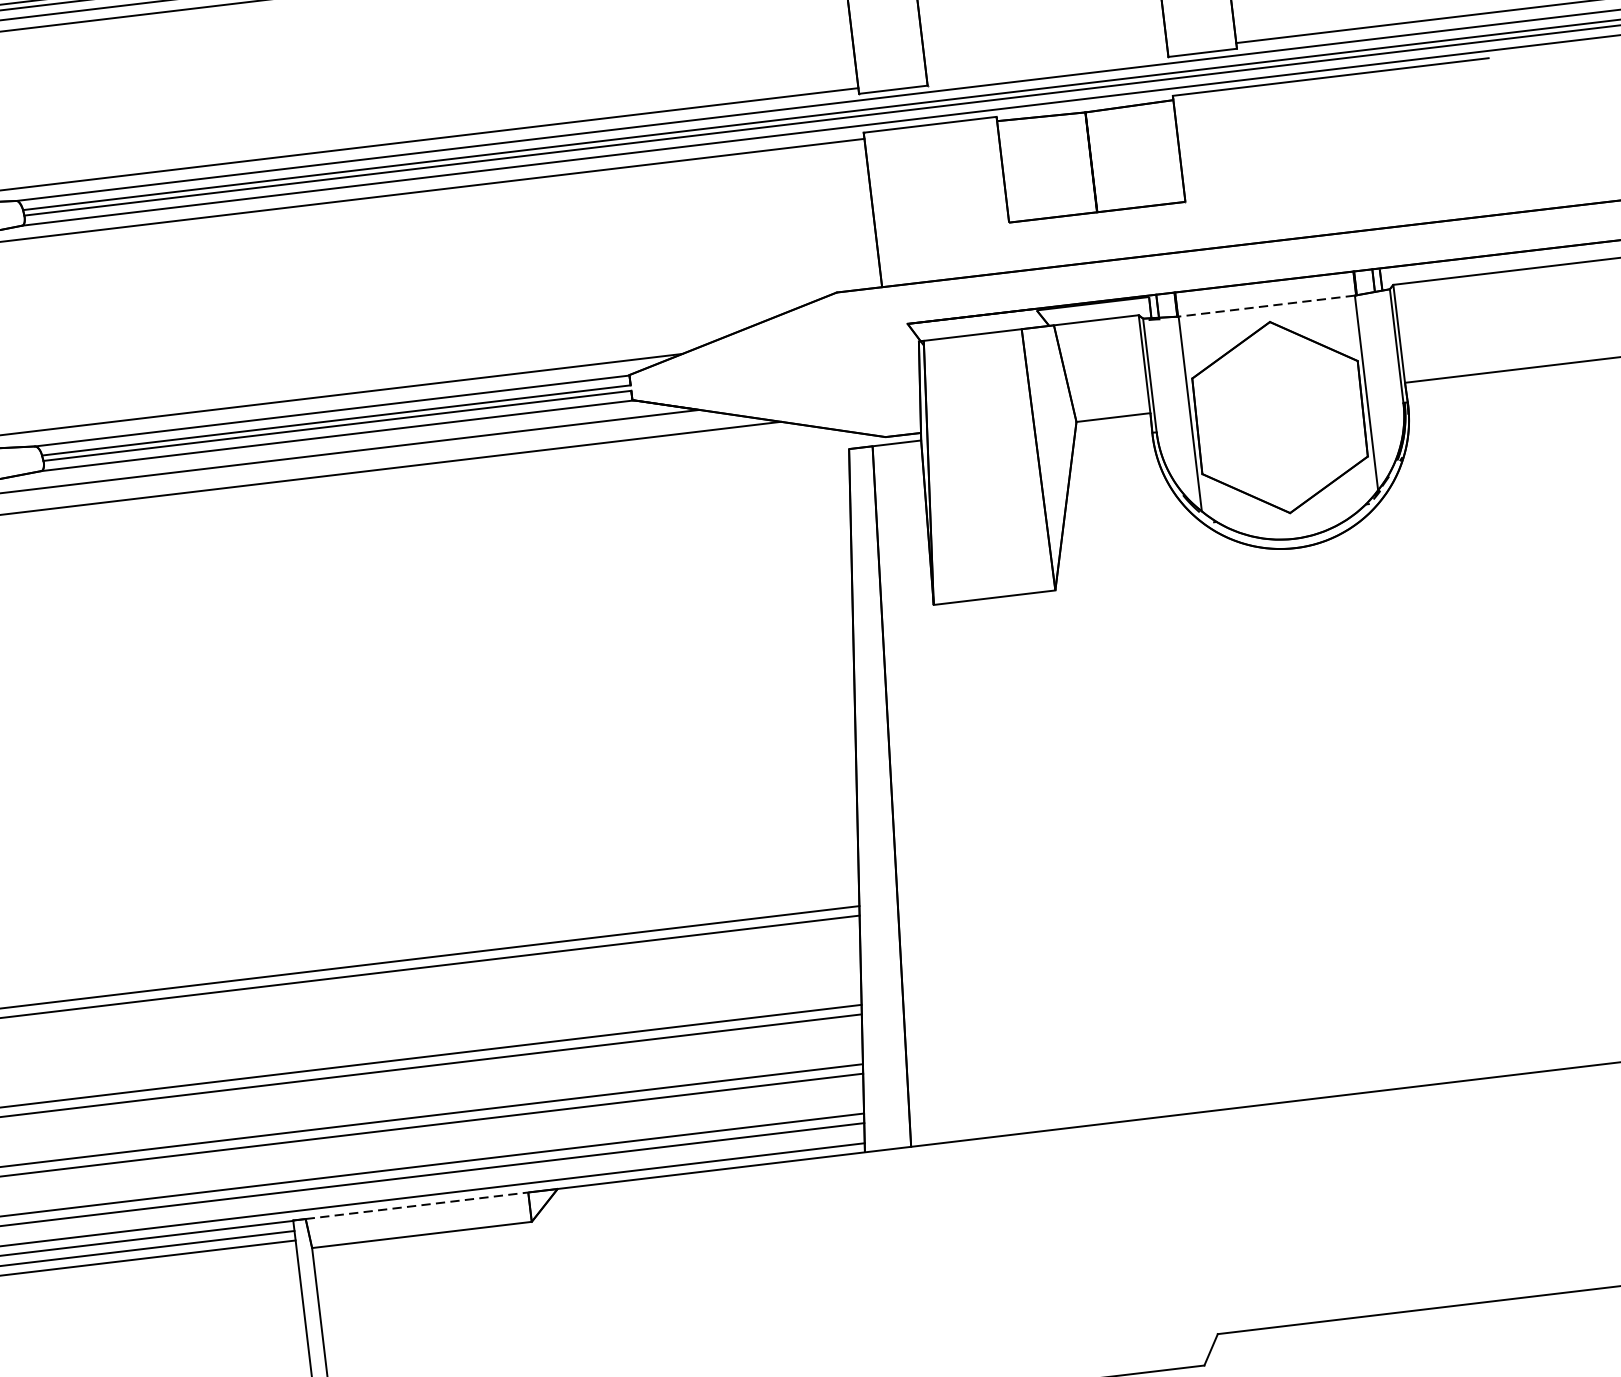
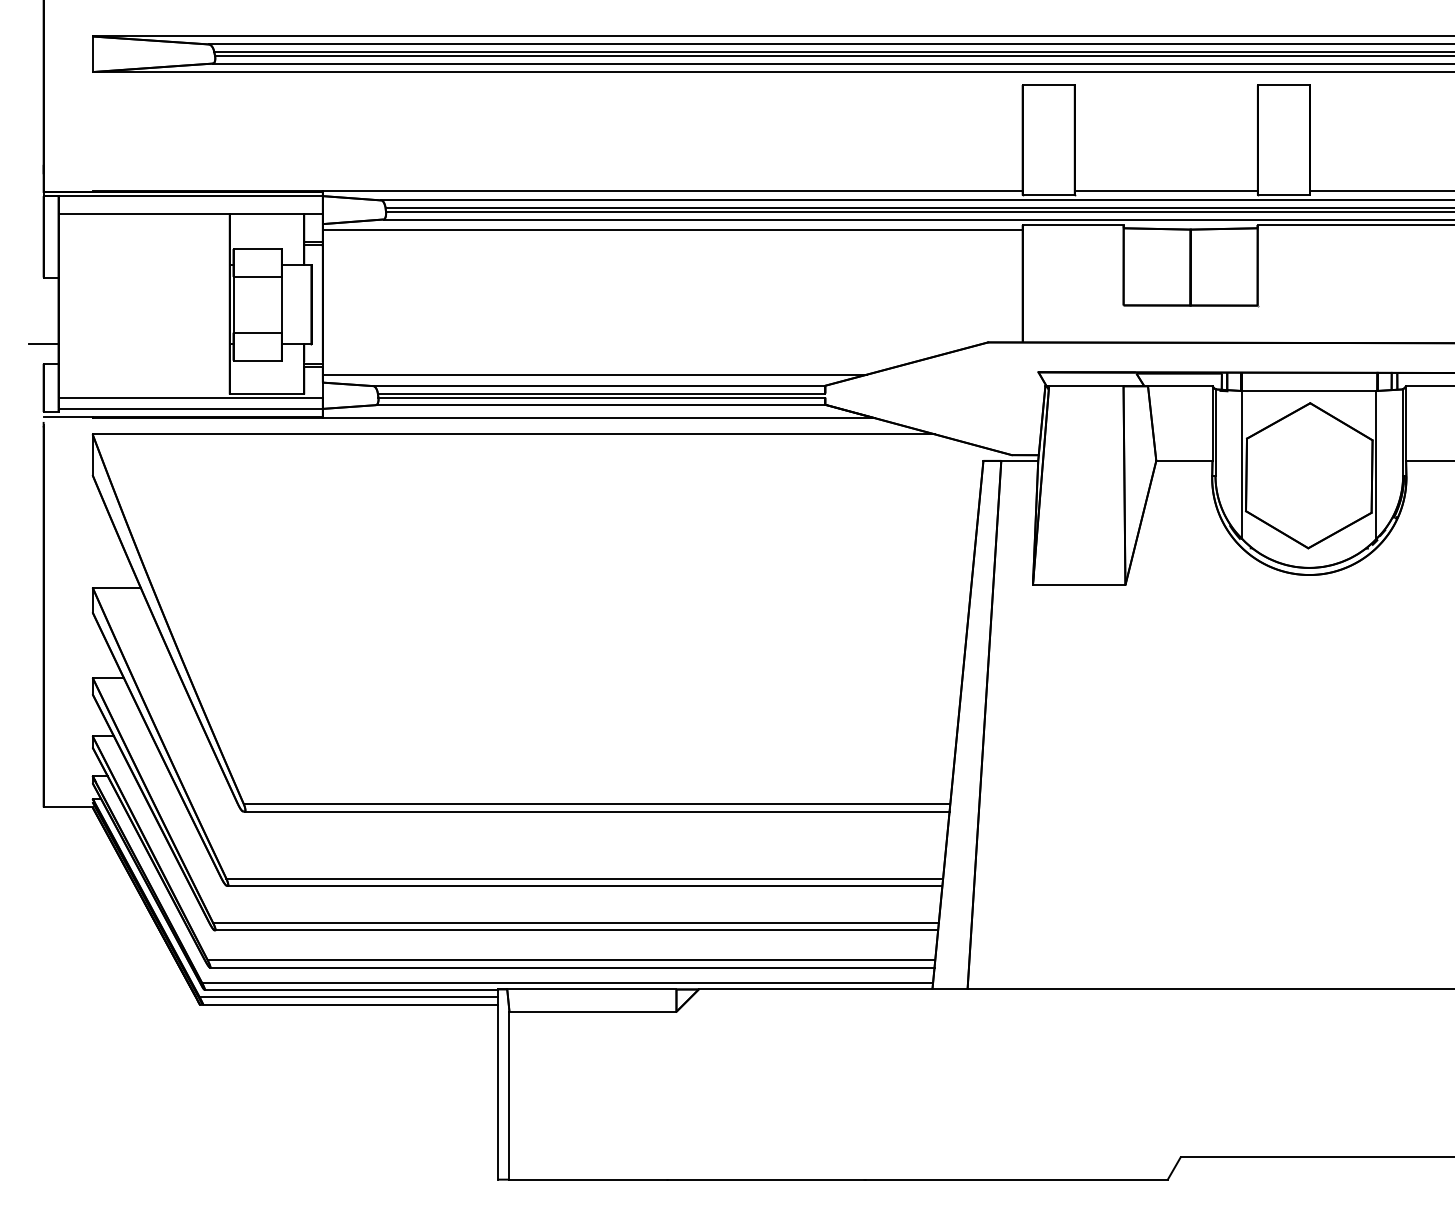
line: (1046, 66) -> (1165, 191), added
line: (1265, 306) -> (1308, 391), dashed -> solid
line: (416, 1205) -> (591, 989), dashed -> solid

